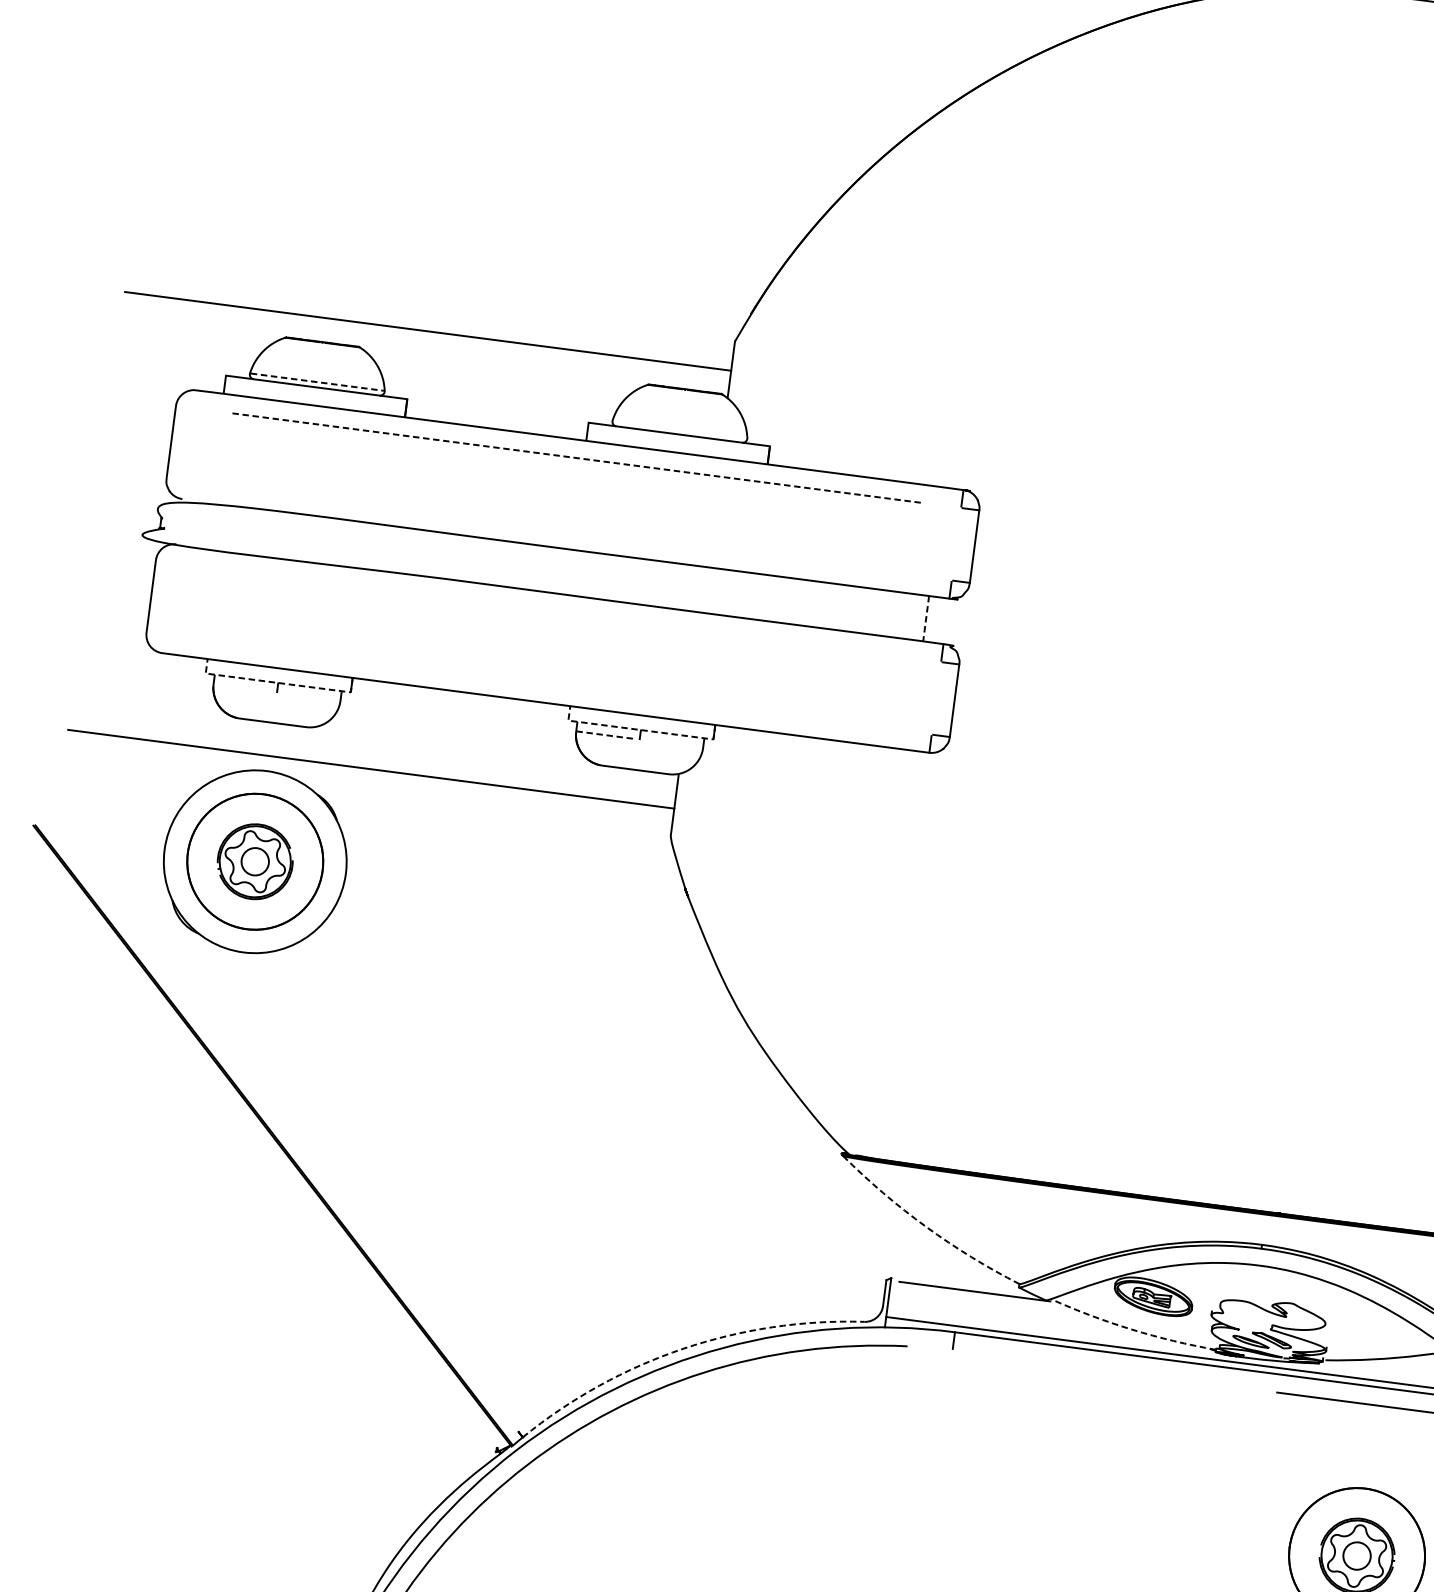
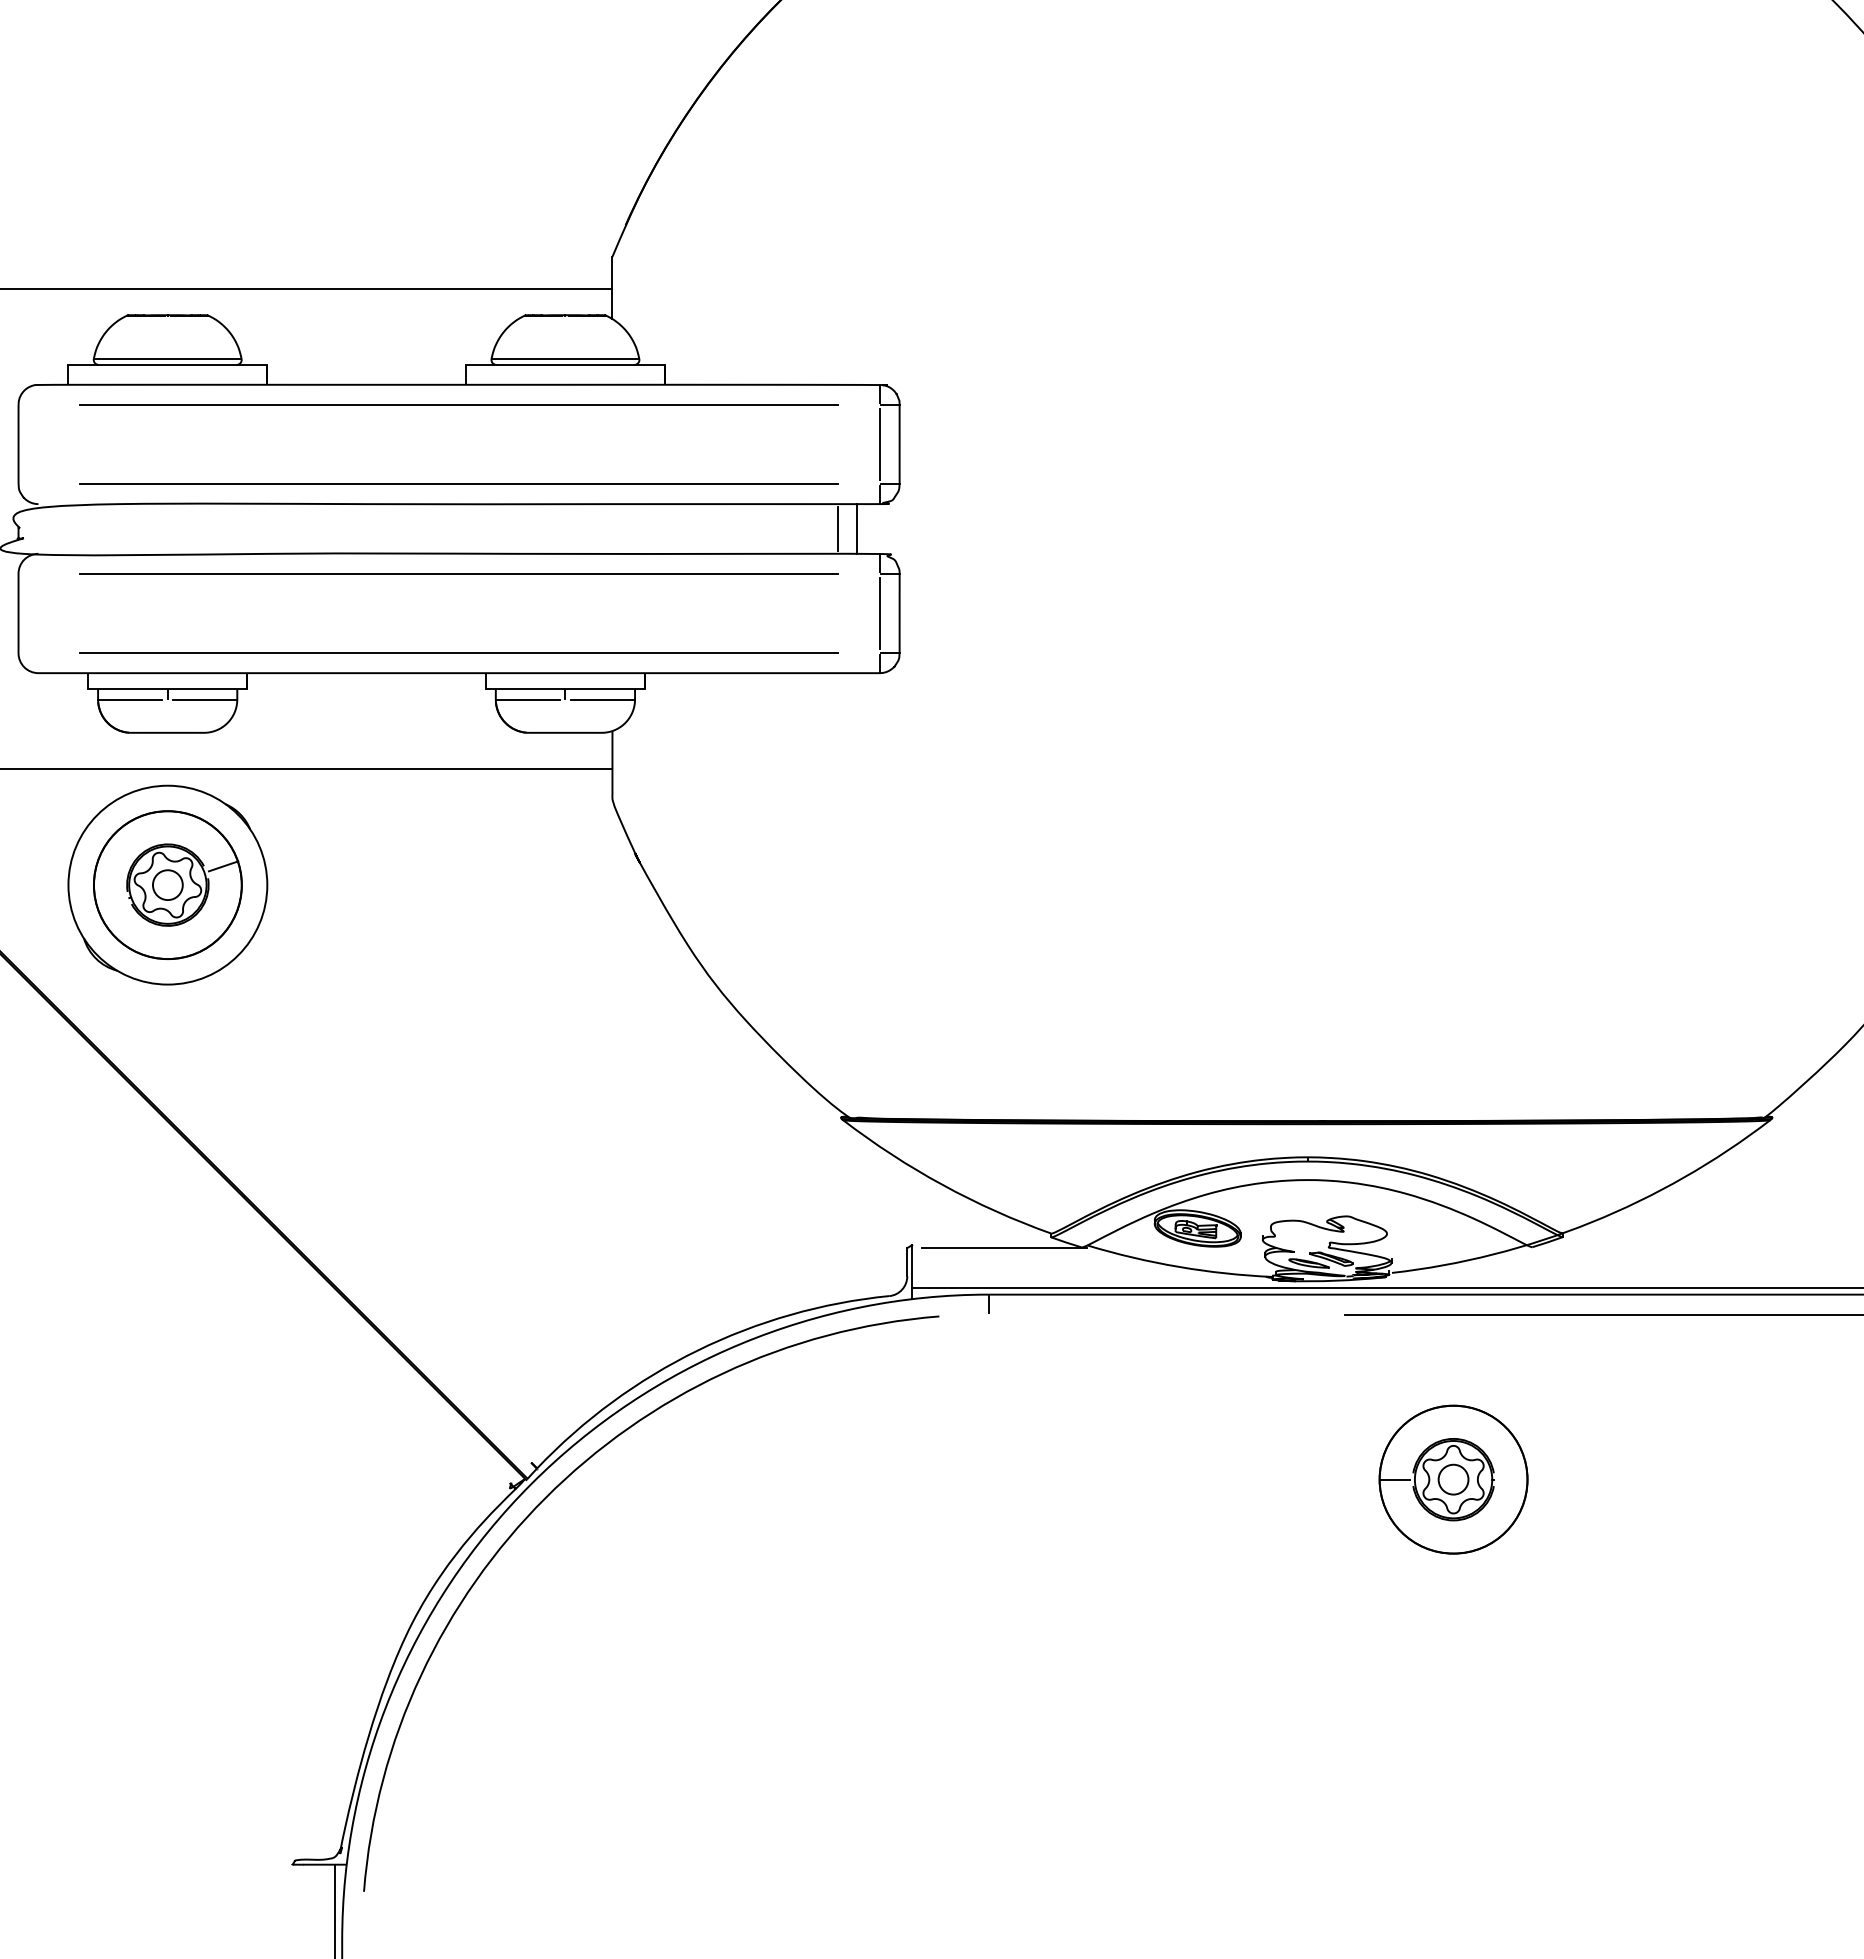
line: (317, 382) -> (167, 359), dashed -> solid
line: (680, 429) -> (565, 359), added
line: (578, 458) -> (459, 404), dashed -> solid
line: (567, 529) -> (458, 483), added
line: (956, 544) -> (879, 444), added
line: (557, 612) -> (458, 573), added
line: (908, 615) -> (837, 528), added
line: (926, 618) -> (857, 528), dashed -> solid
line: (278, 683) -> (167, 689), dashed -> solid
line: (547, 684) -> (458, 652), added
line: (243, 688) -> (130, 699), added
line: (311, 696) -> (205, 699), added
line: (936, 698) -> (879, 613), added
line: (640, 730) -> (565, 689), dashed -> solid
line: (605, 735) -> (527, 699), dashed -> solid
line: (673, 743) -> (602, 699), added
line: (307, 851) -> (222, 866), added
arc: (925, 1227) -> (942, 1185), dashed -> solid
arc: (1132, 1329) -> (1179, 1266), dashed -> solid
arc: (683, 1348) -> (697, 1350), dashed -> solid
line: (1304, 1549) -> (1395, 1479), added

